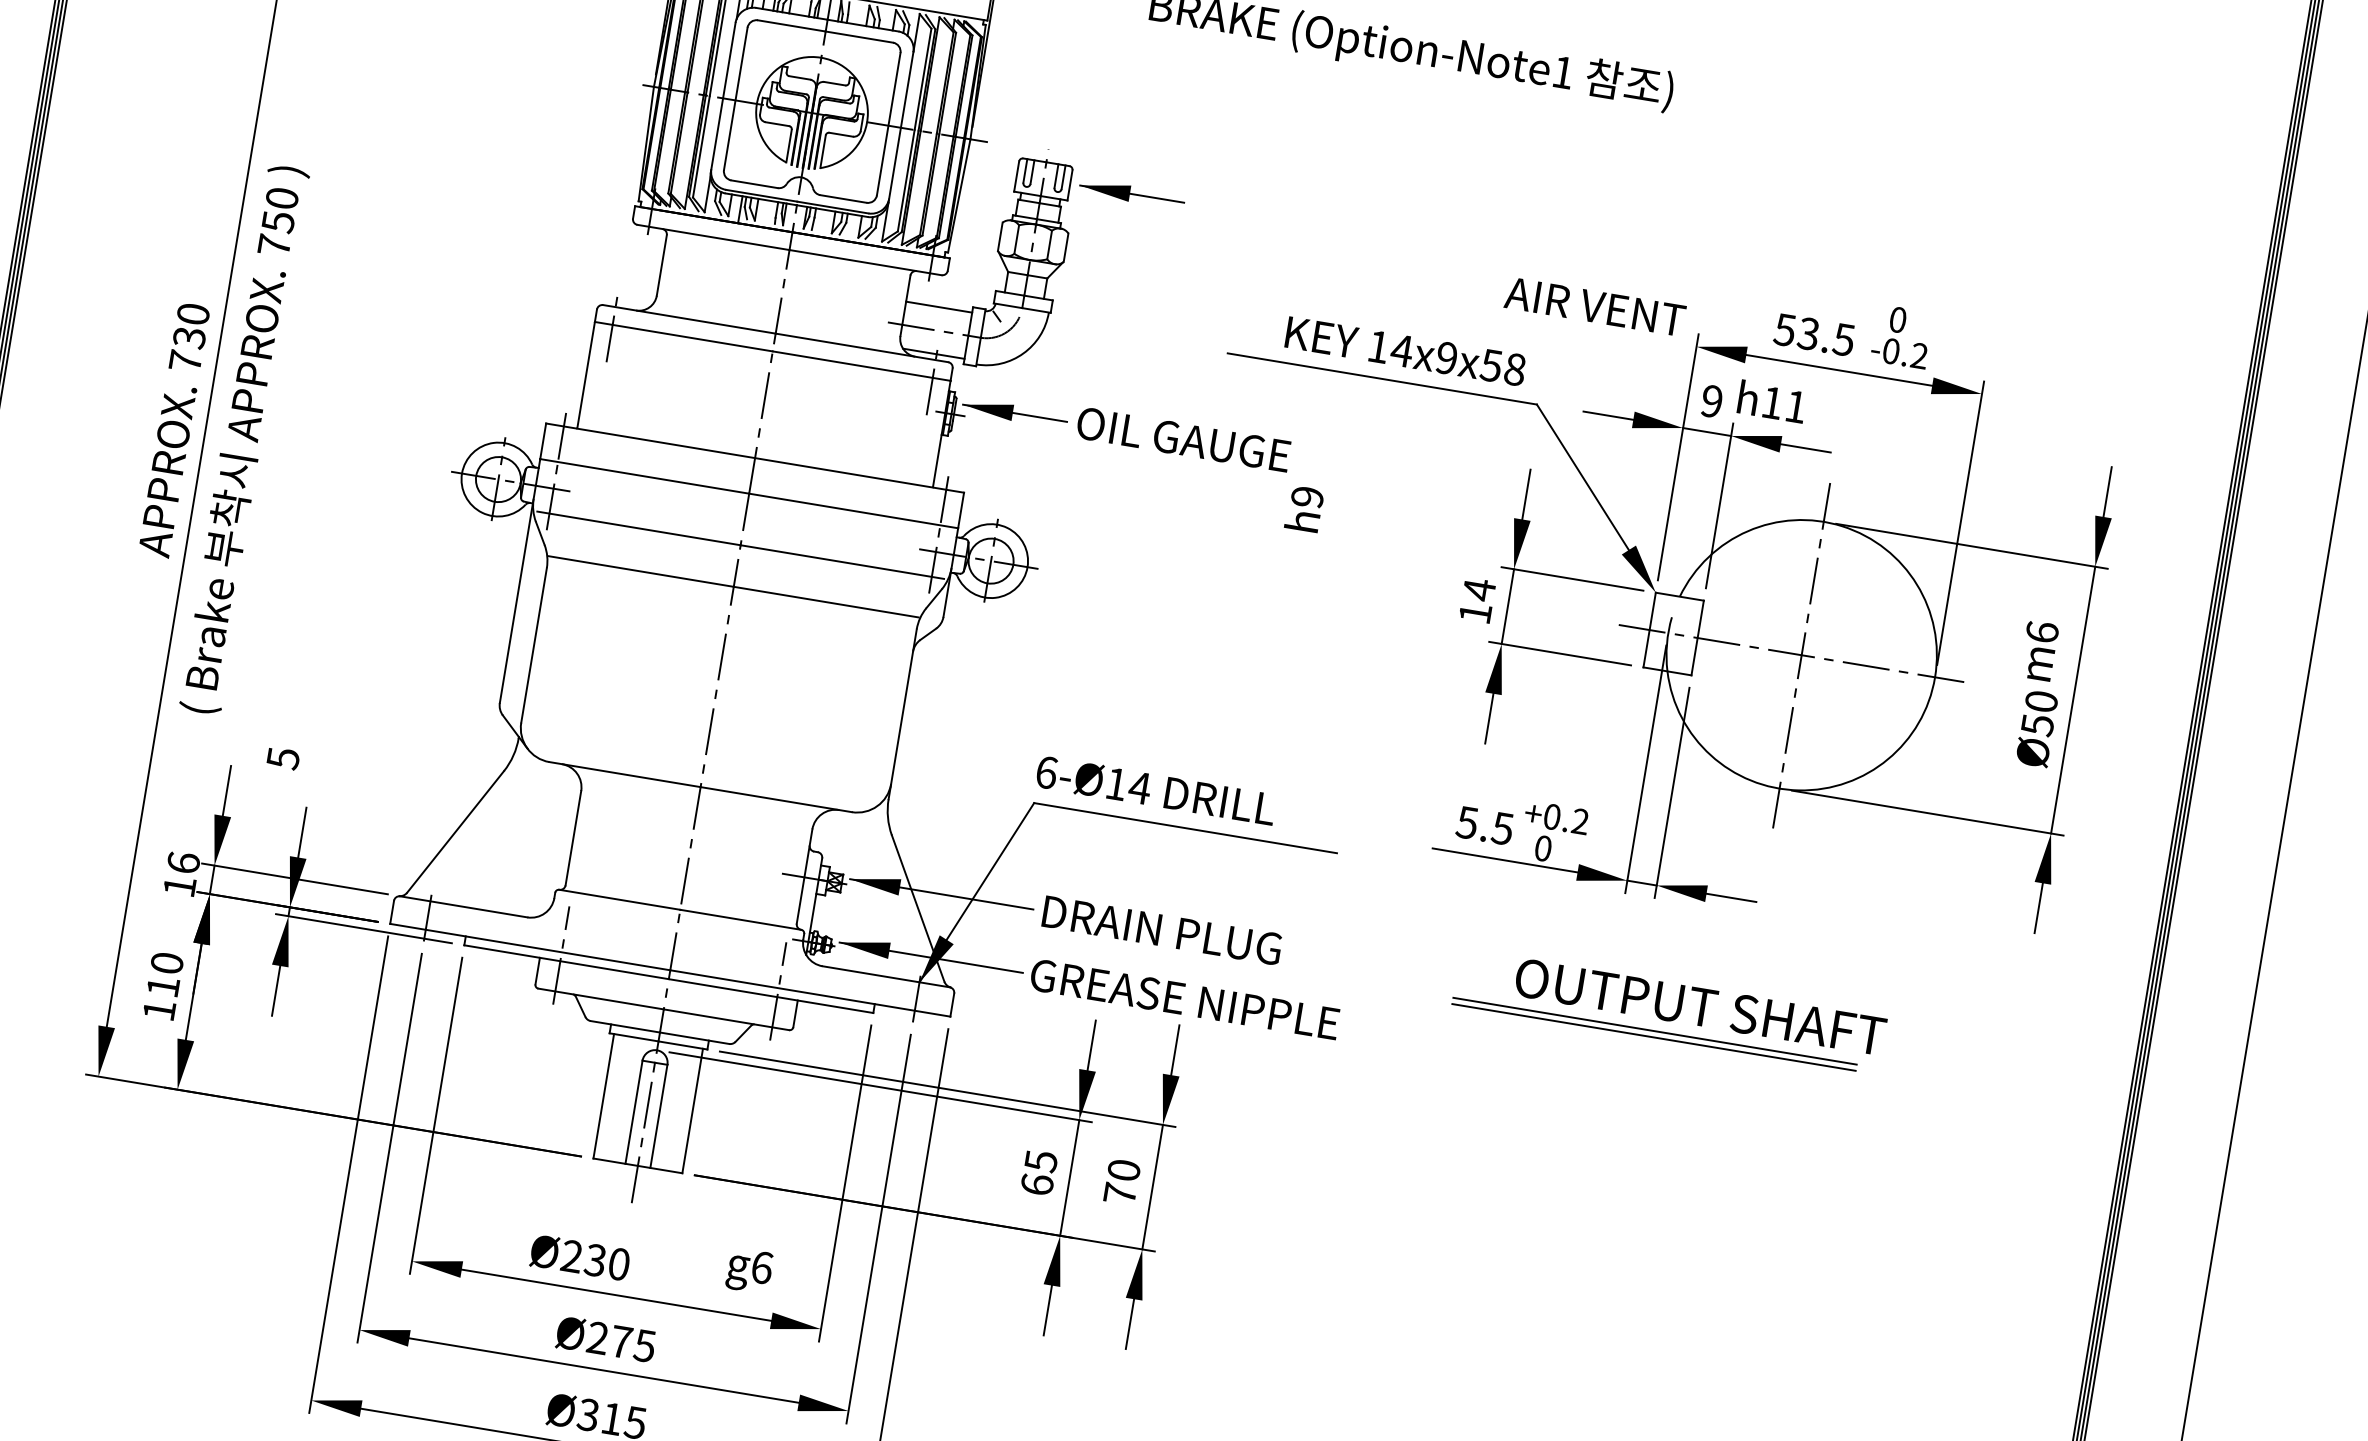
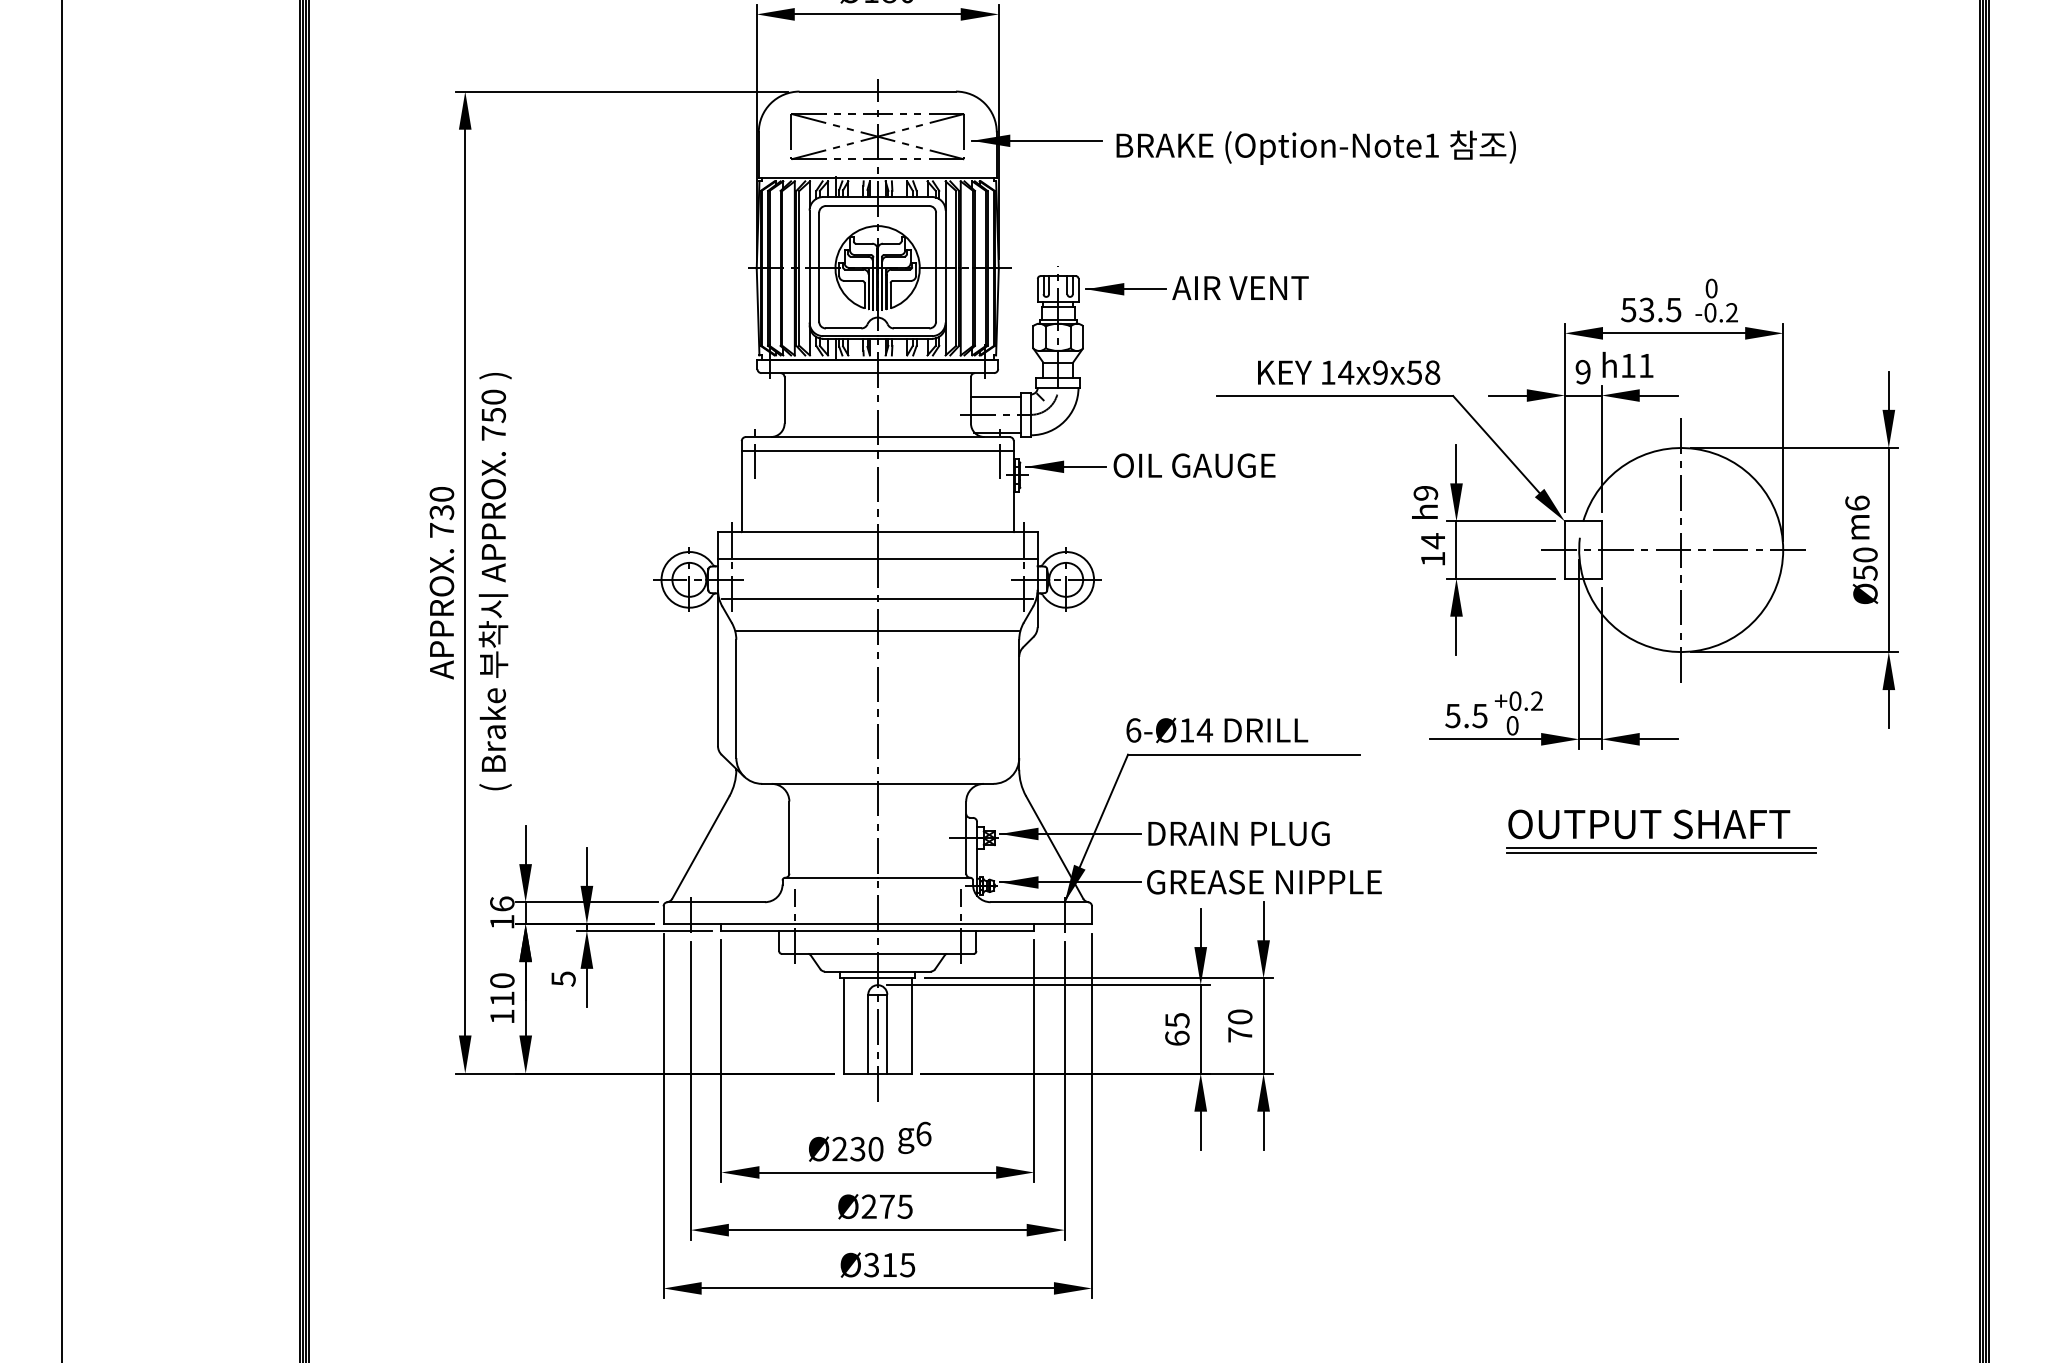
text: (1595, 306) -> (1240, 287), moved
text: (1305, 509) -> (1425, 502), moved
text: (283, 757) -> (563, 978), moved
part: (1654, 1034) -> (1661, 850), moved
text: (749, 1270) -> (914, 1137), moved

